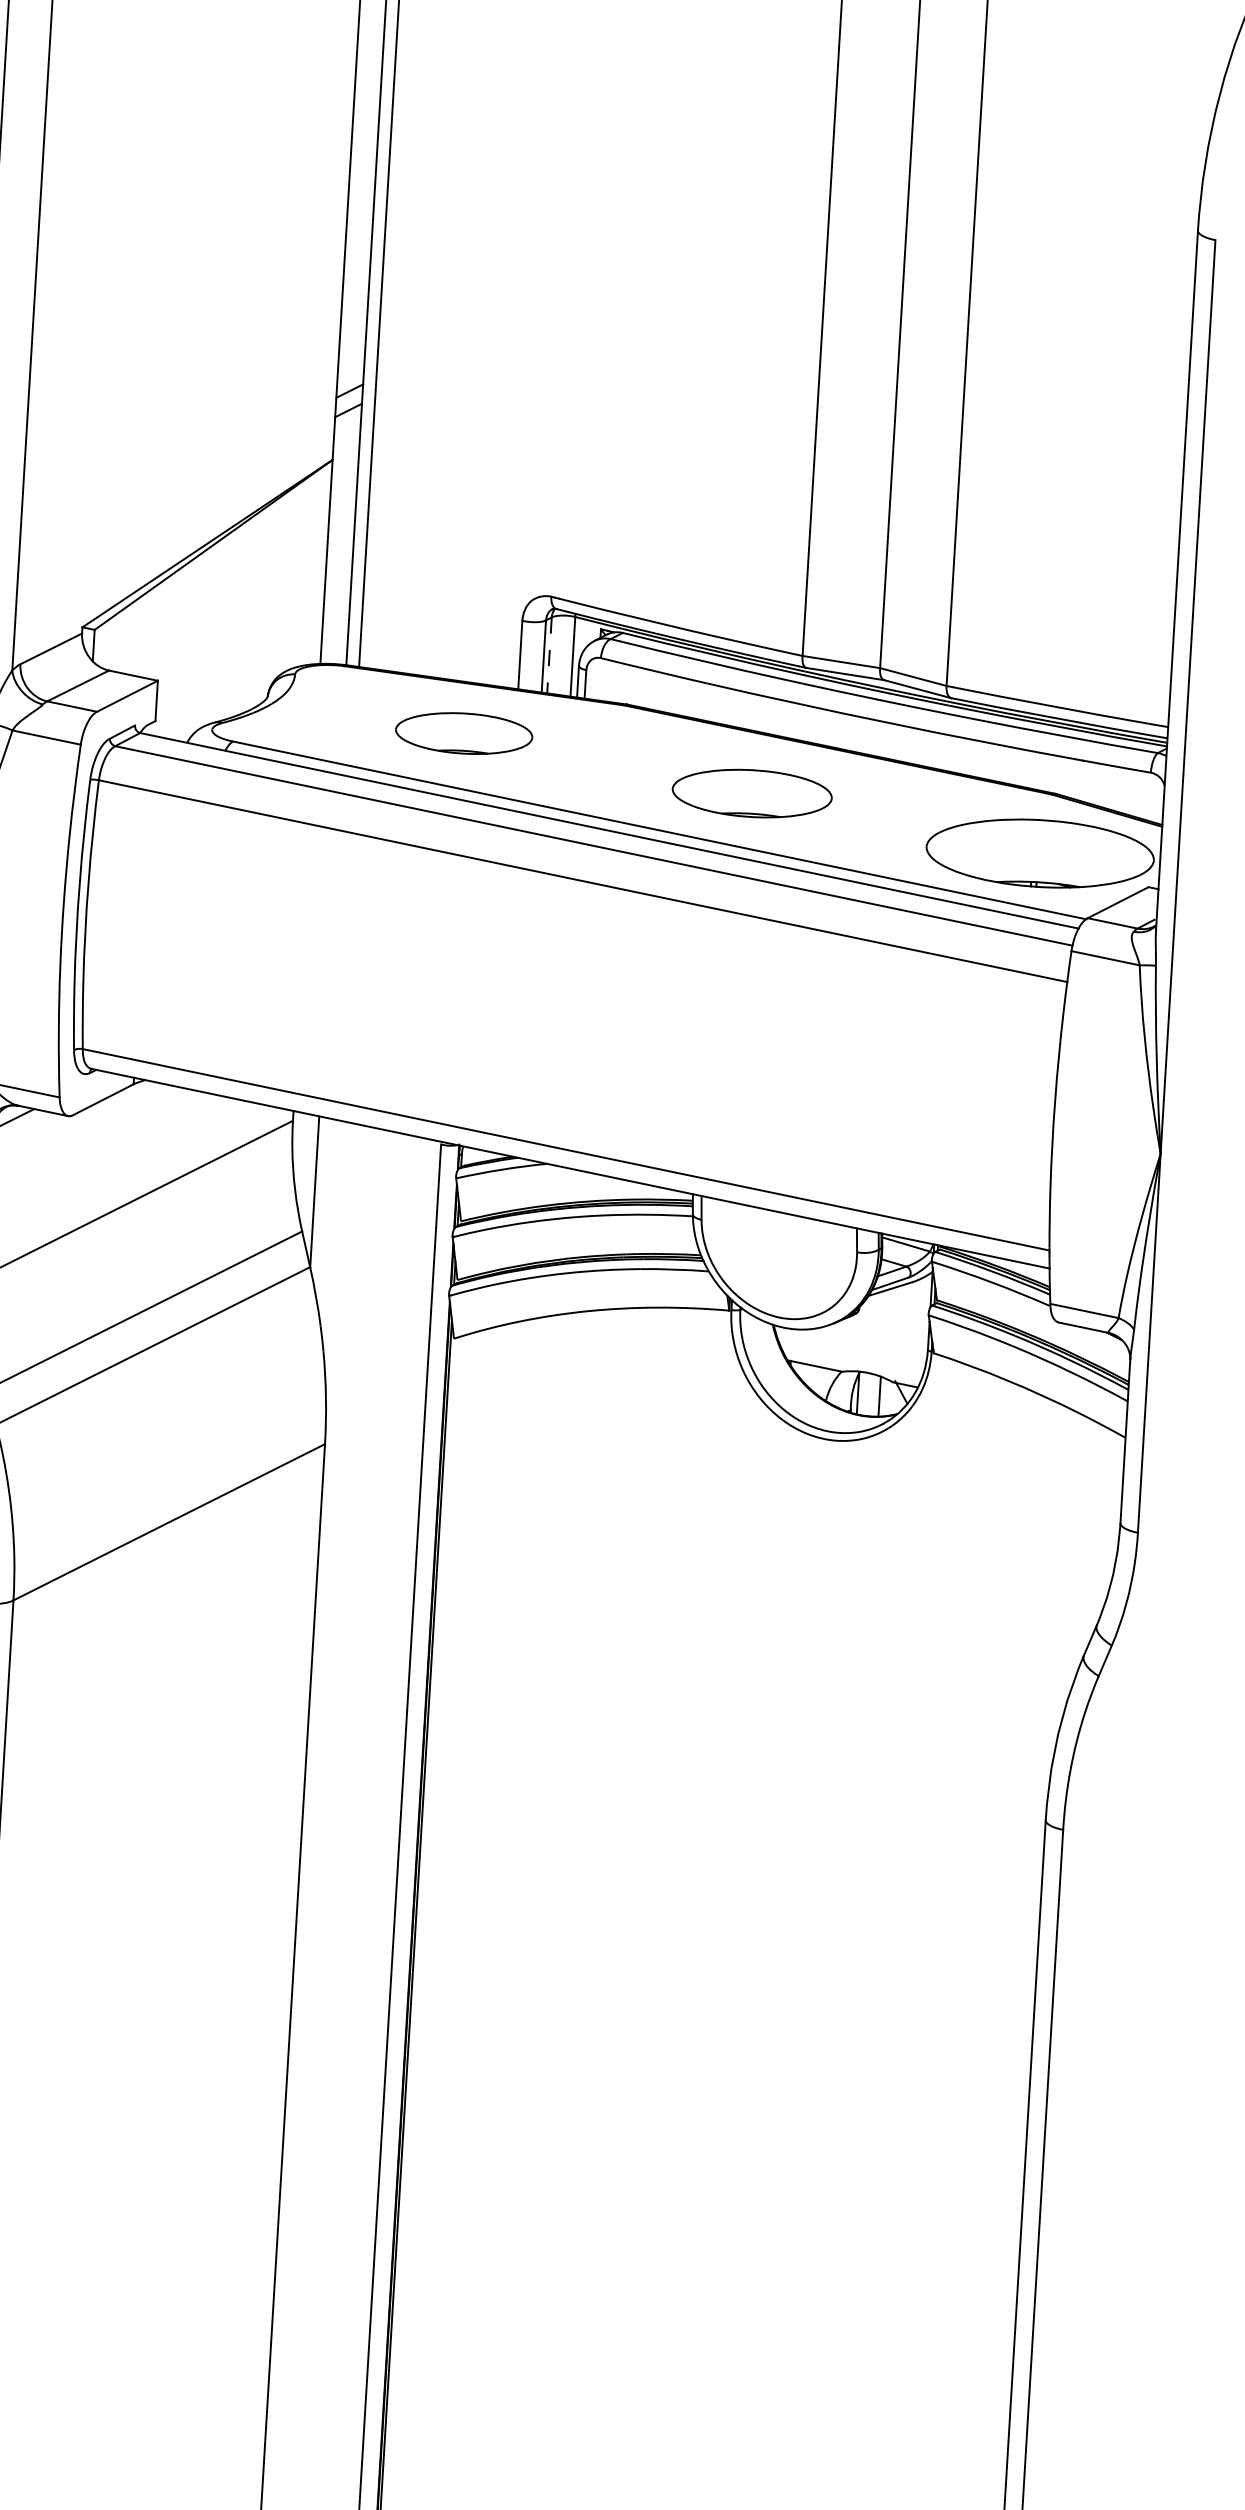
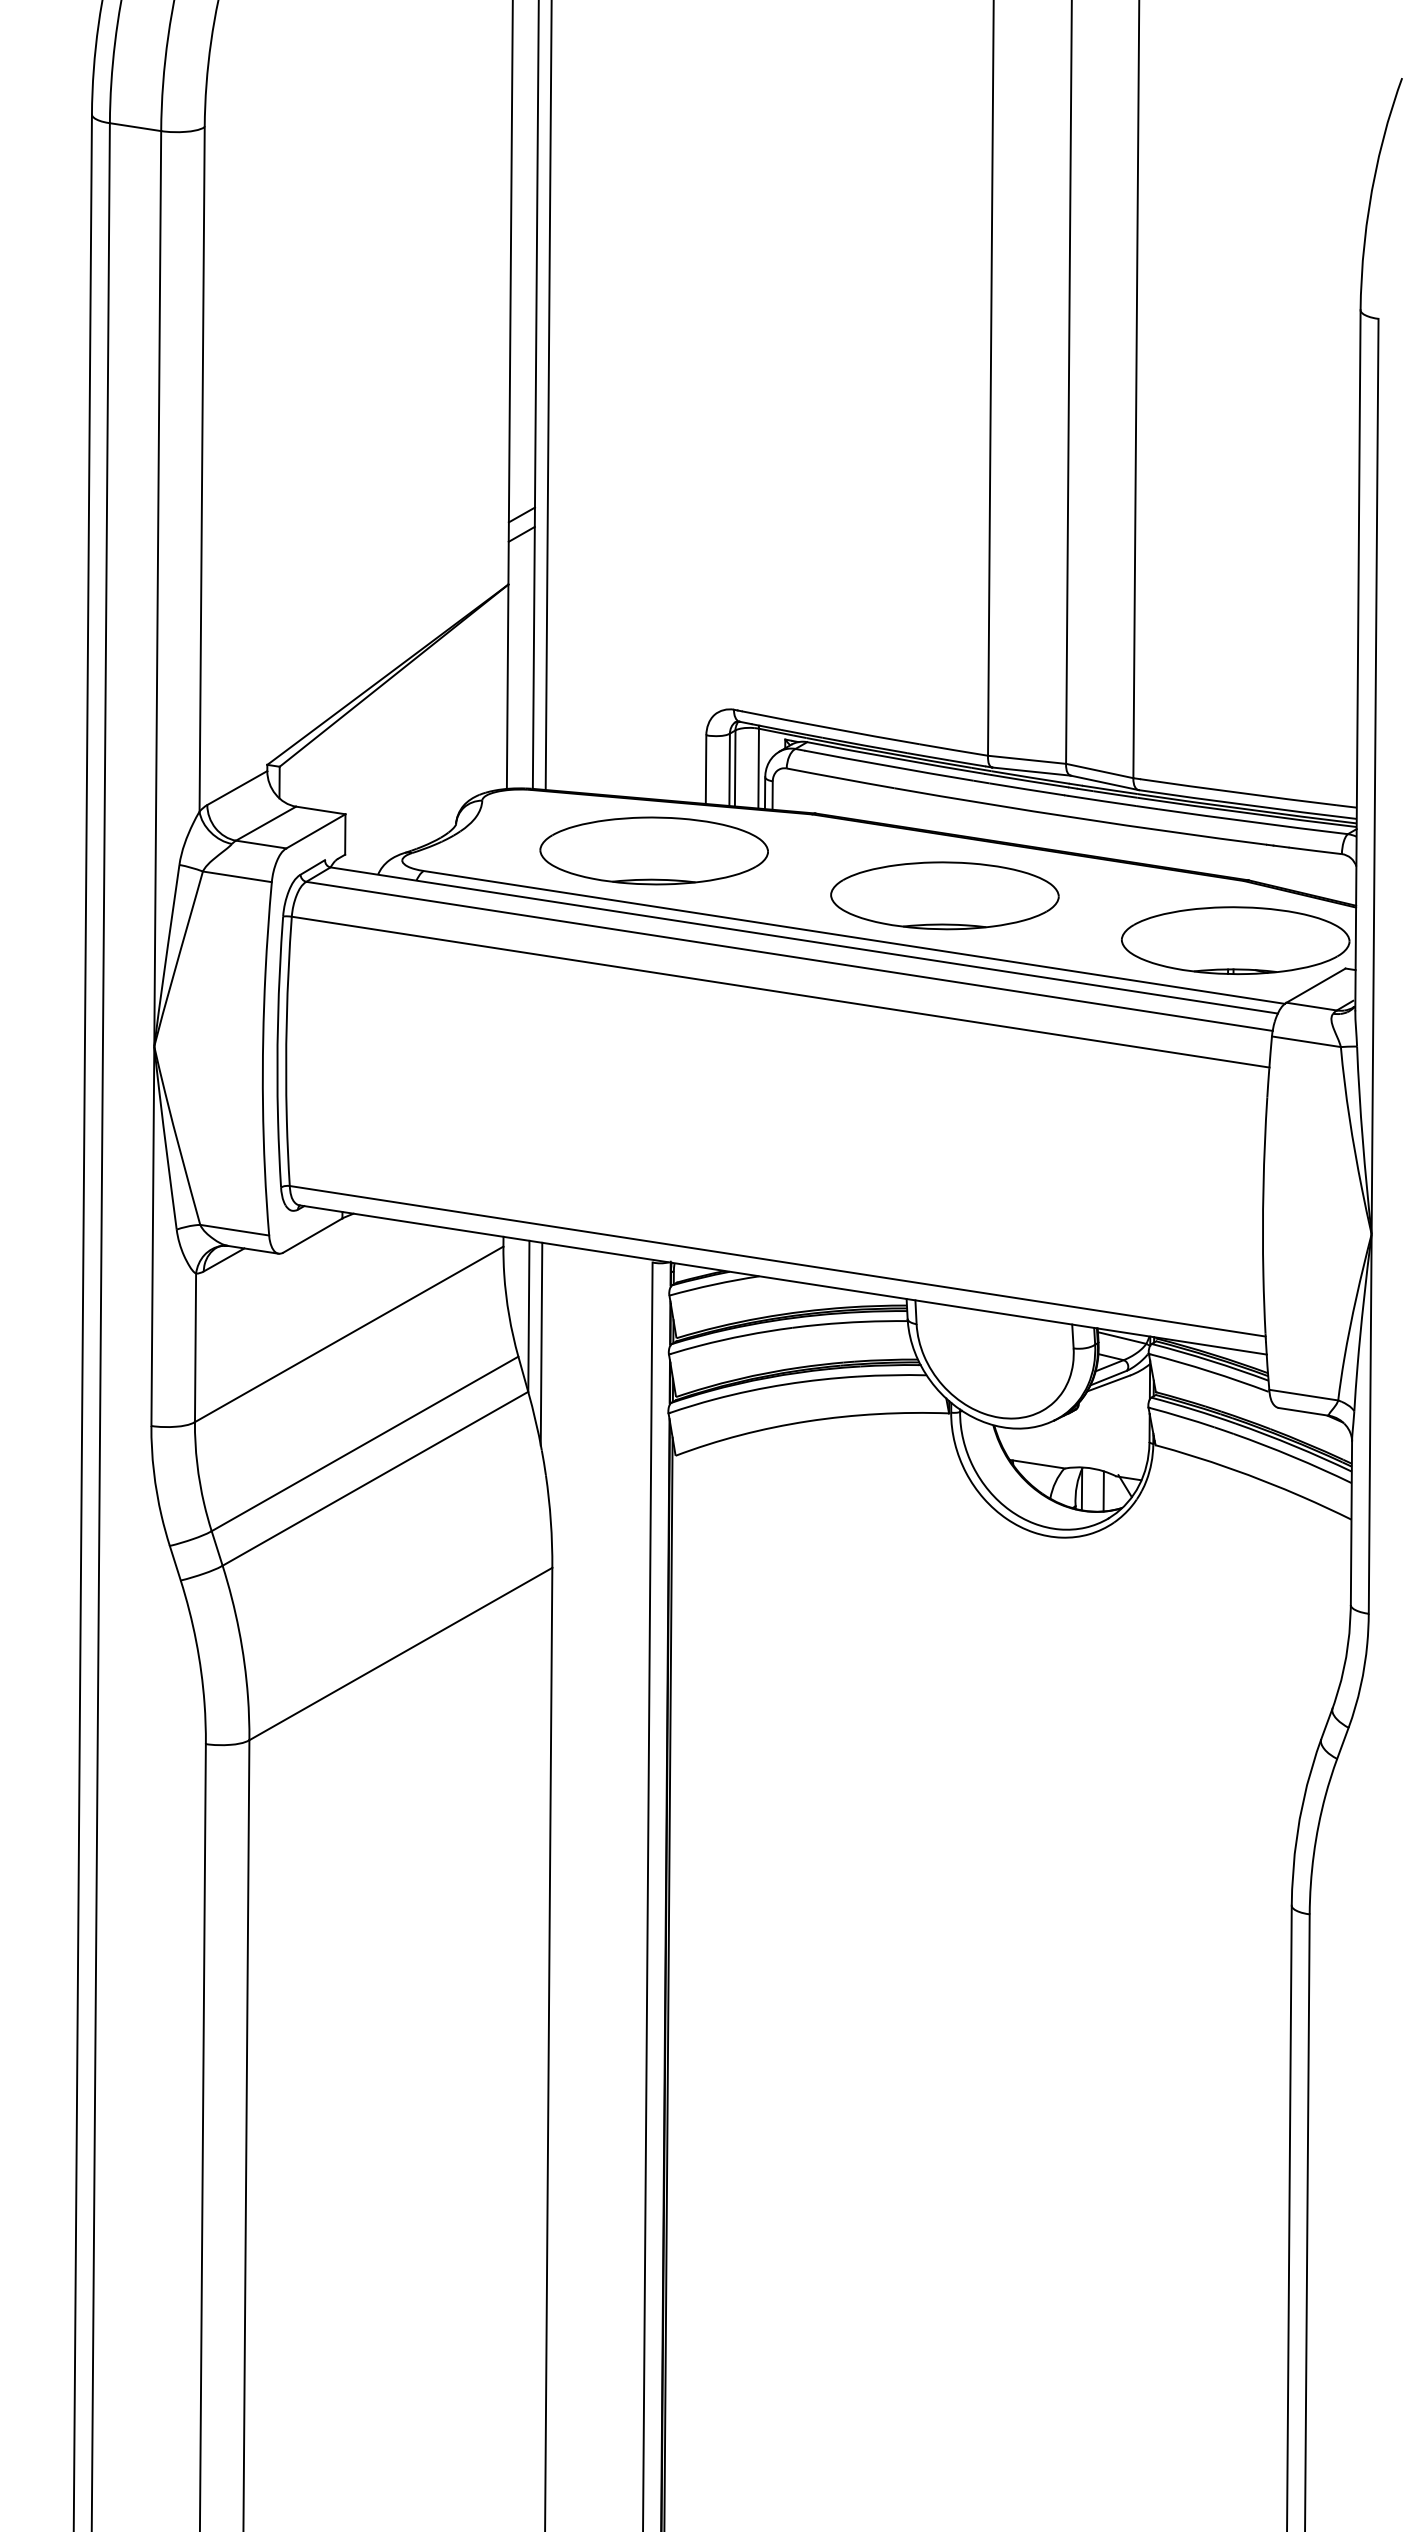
line: (549, 655) -> (735, 768), dashed -> solid
part: (463, 733) -> (653, 850), size x1.67
part: (751, 793) -> (944, 895), size x1.43
line: (325, 1219) -> (541, 1343), added

